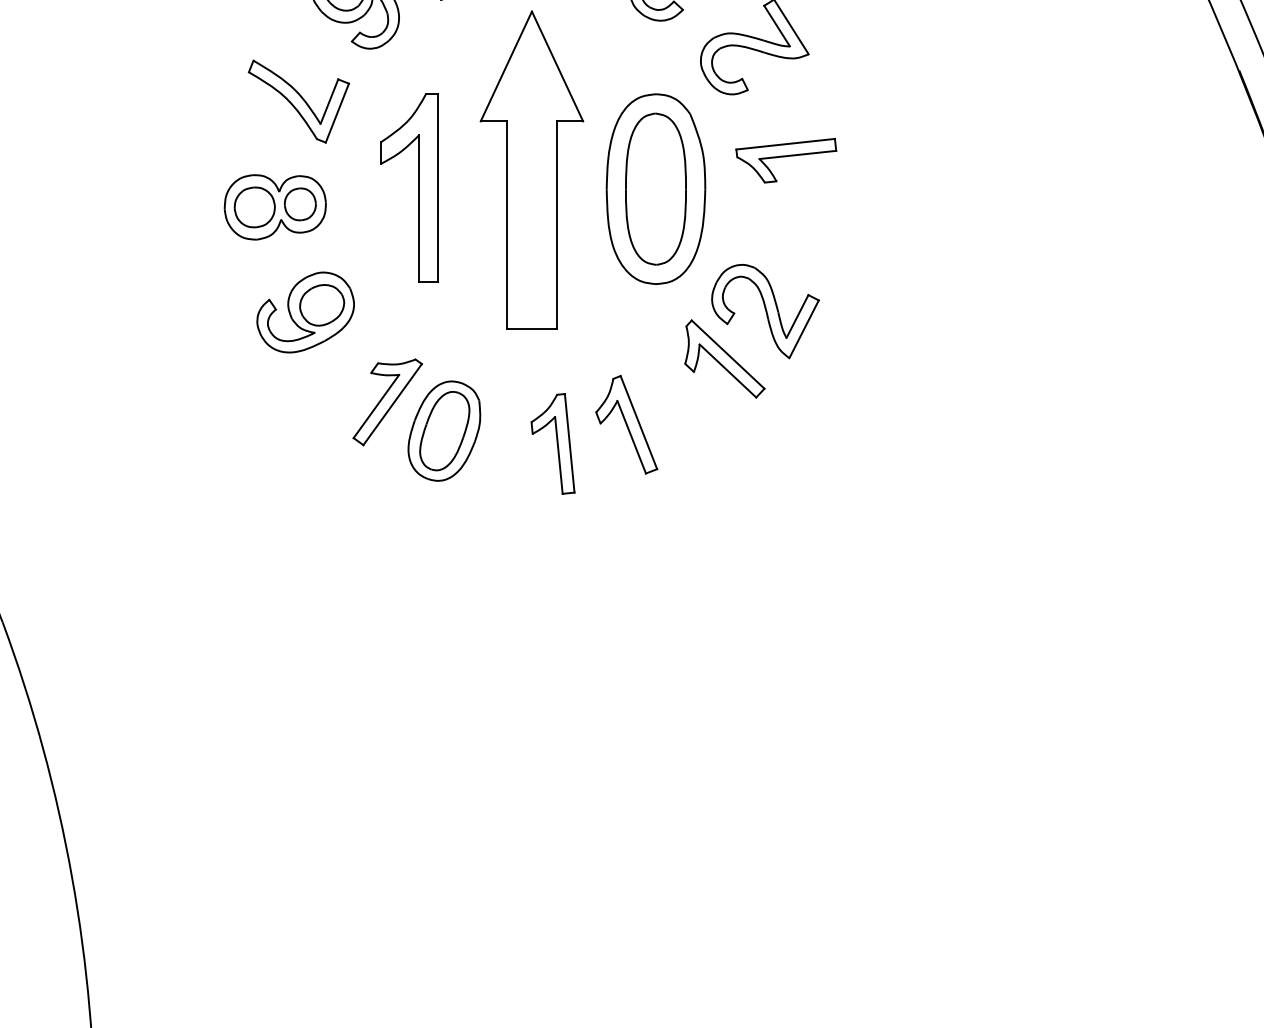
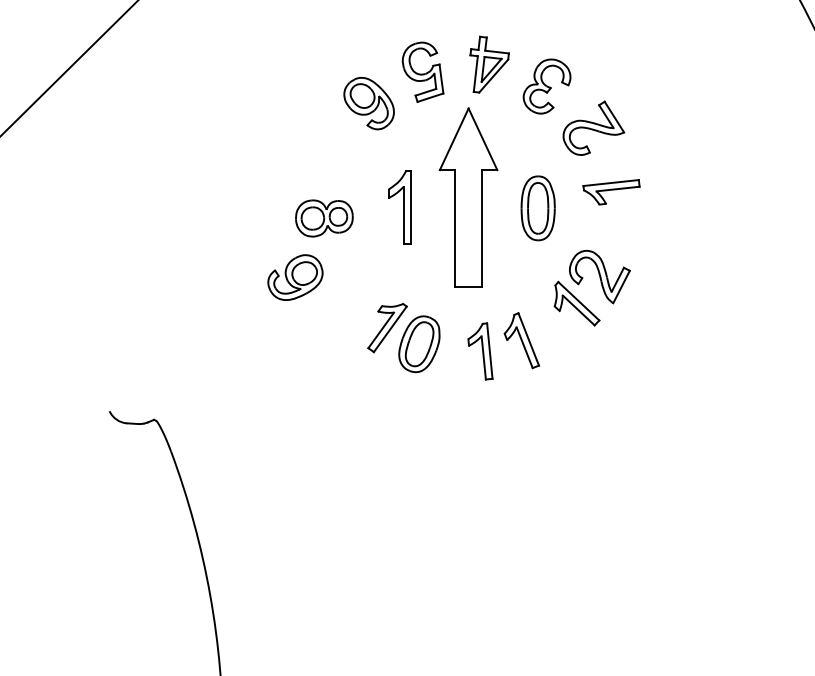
part: (298, 102) -> (337, 159), removed
part: (408, 187) -> (399, 207), size x0.7
part: (654, 189) -> (537, 208), size x0.6
part: (305, 312) -> (295, 277), moved

